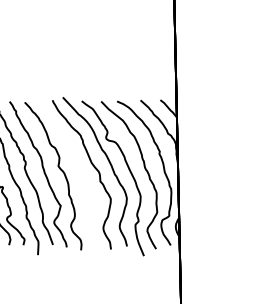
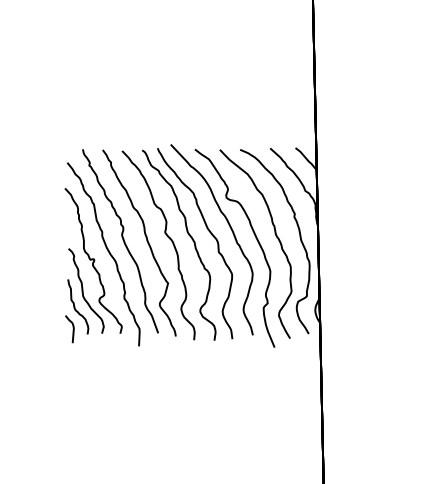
part: (76, 168) -> (188, 235), added

